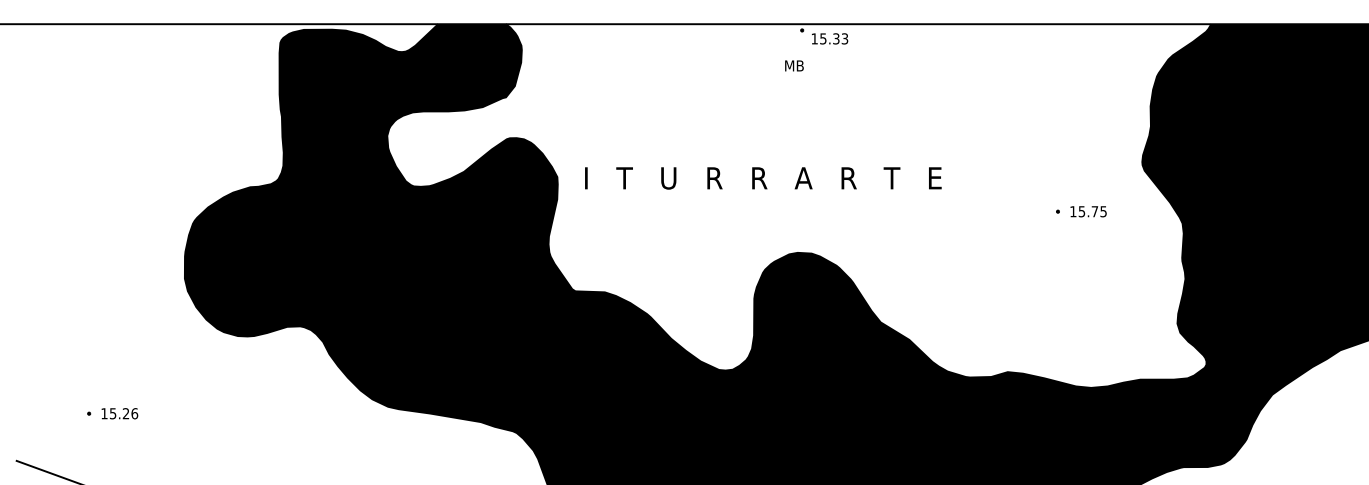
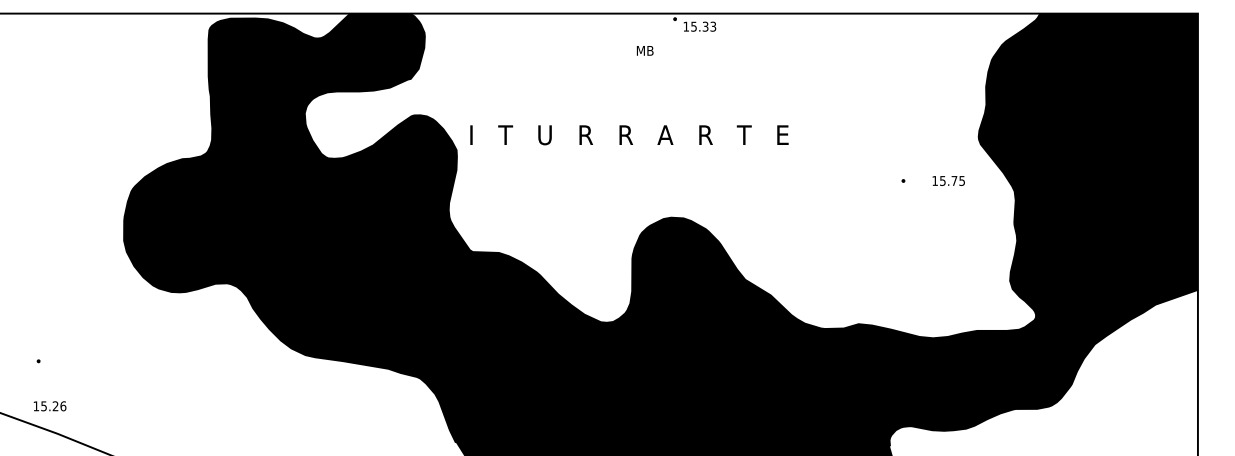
text: (794, 65) -> (645, 50), moved
text: (763, 178) -> (629, 135), moved
text: (1088, 211) -> (948, 180), moved
text: (119, 413) -> (49, 406), moved

